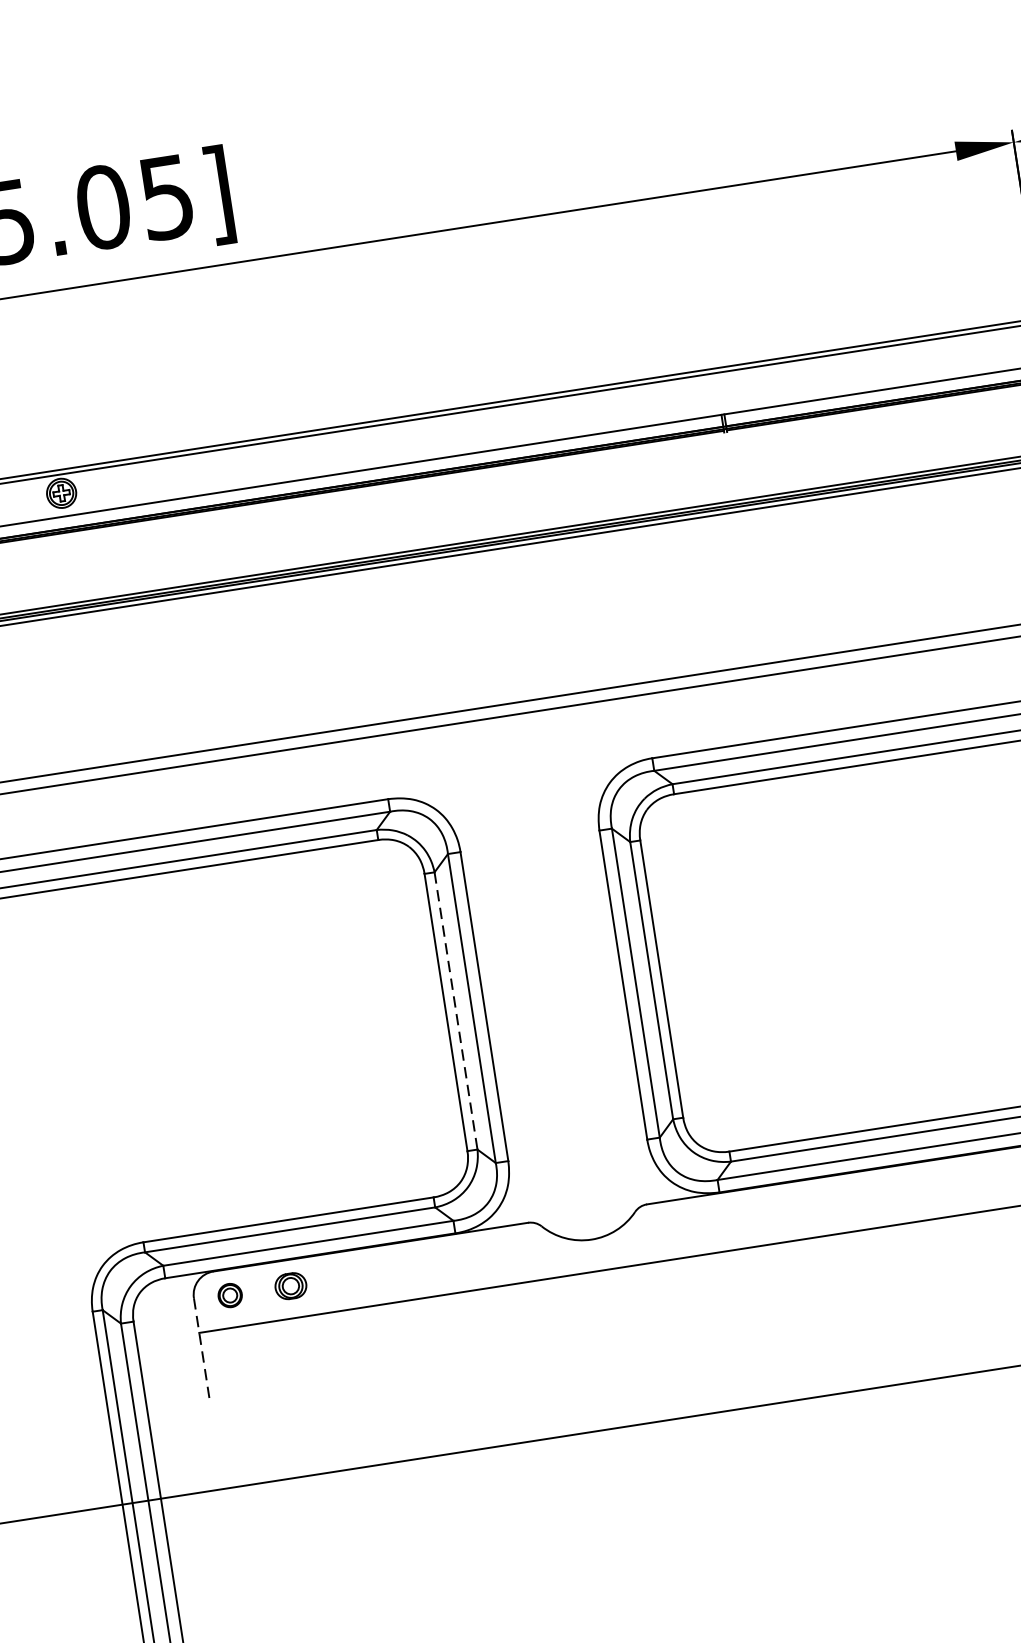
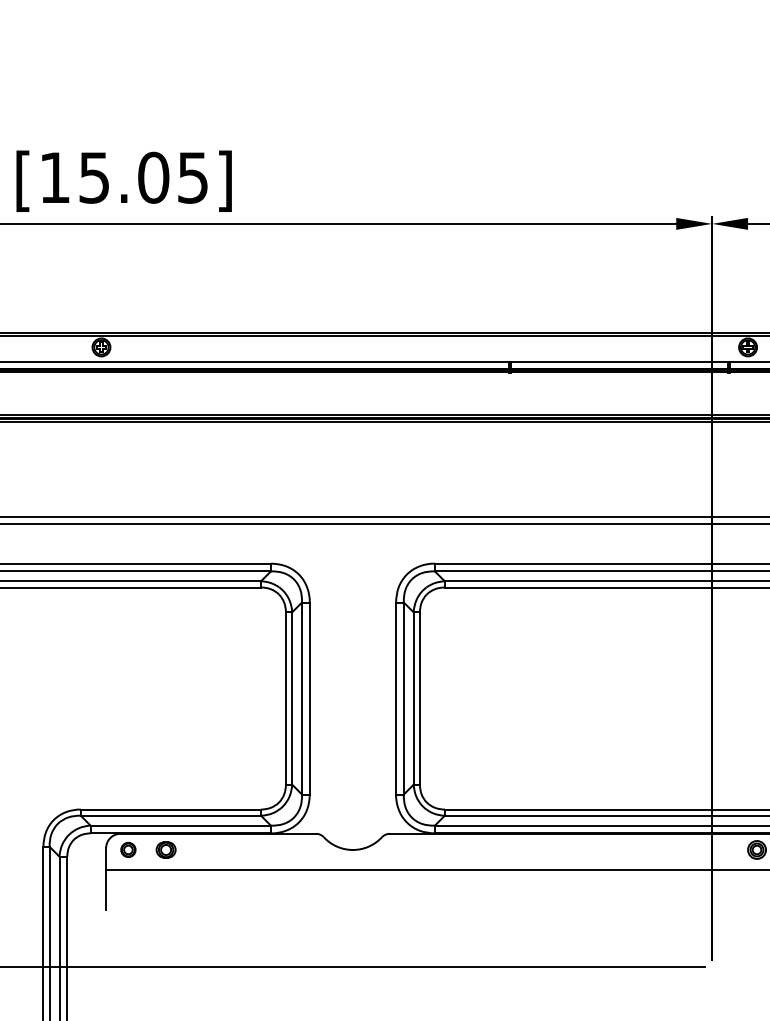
line: (456, 1012) -> (292, 699), dashed -> solid
line: (202, 1348) -> (106, 879), dashed -> solid

